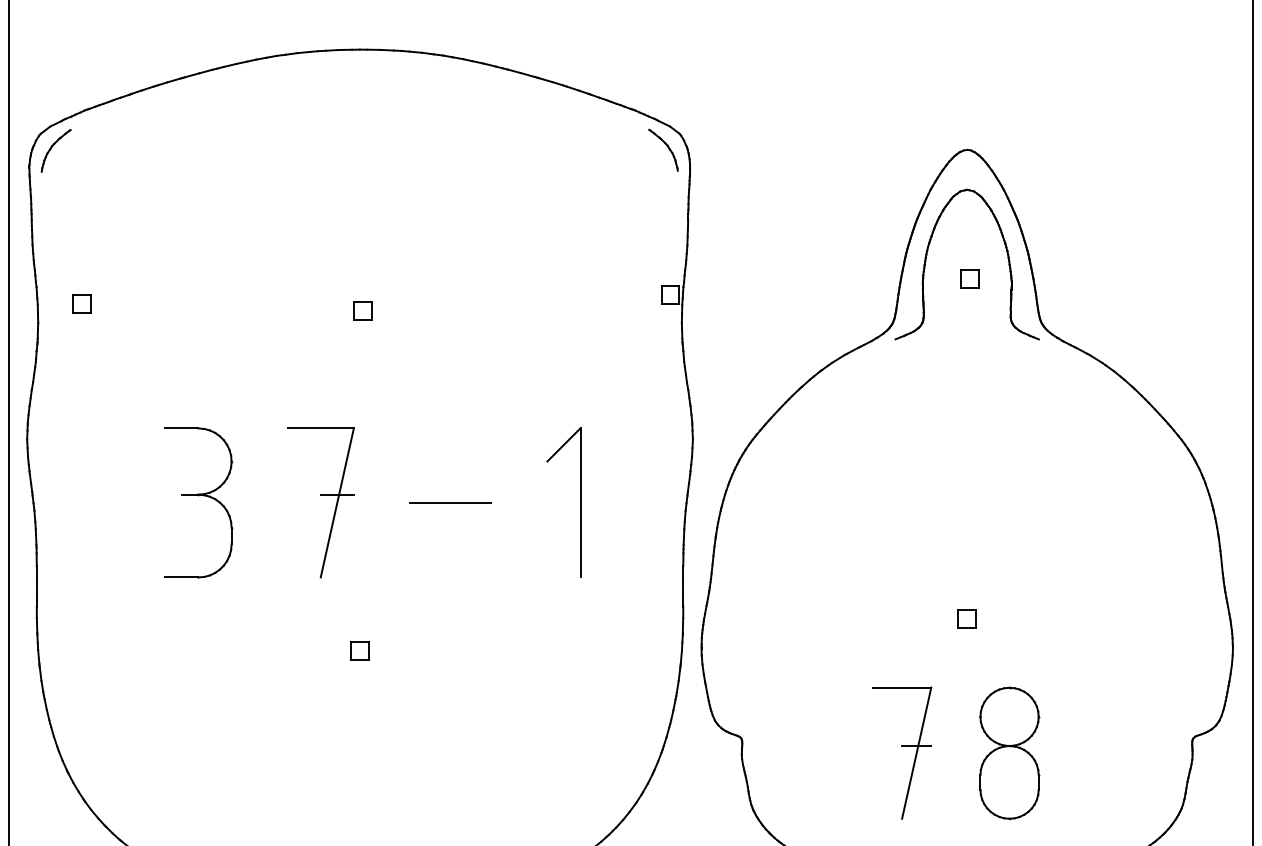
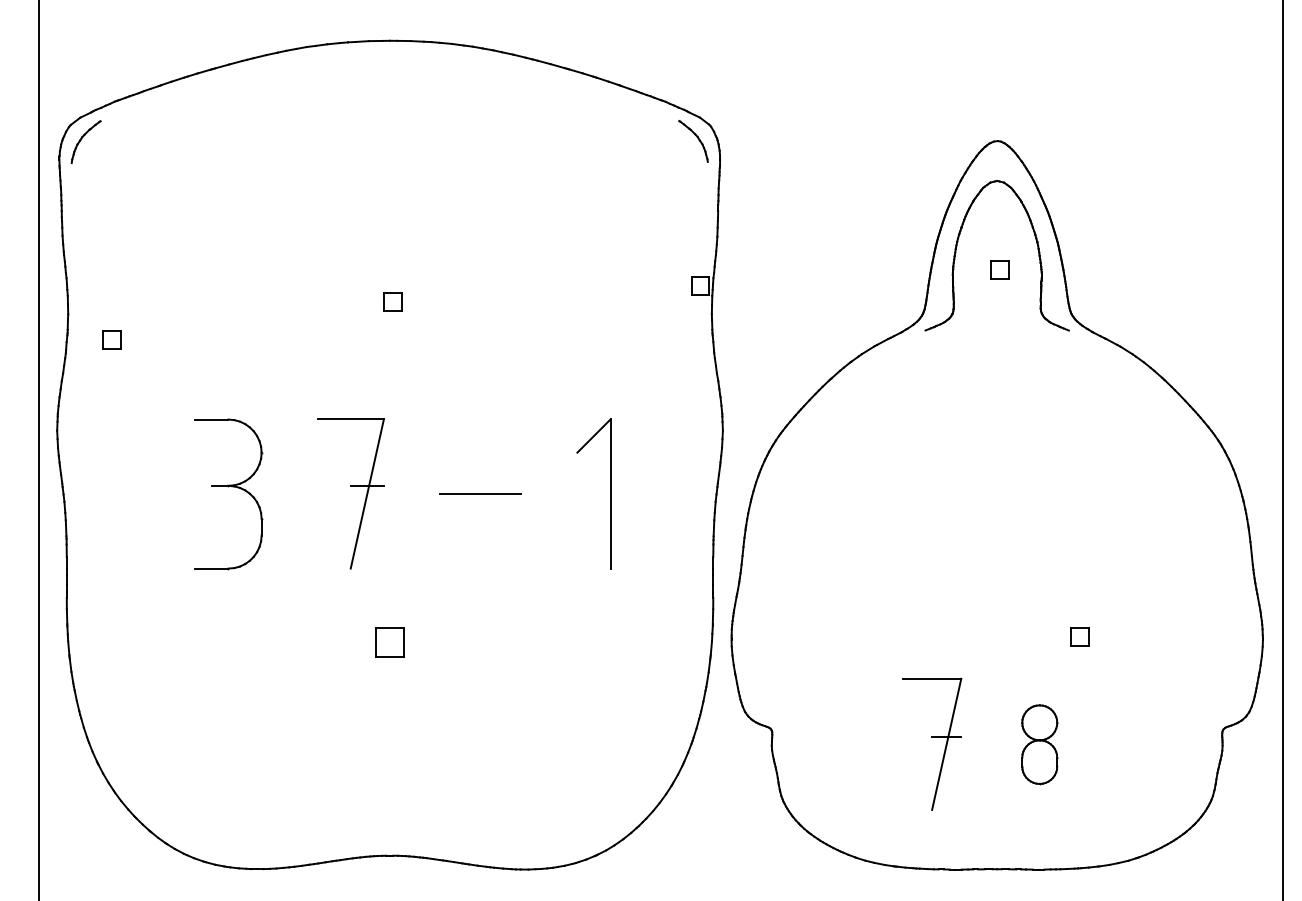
part: (81, 303) -> (111, 339), moved
part: (966, 618) -> (1079, 636), moved
part: (359, 651) -> (389, 642), size x1.6
part: (1009, 753) -> (1039, 744), size x0.6

